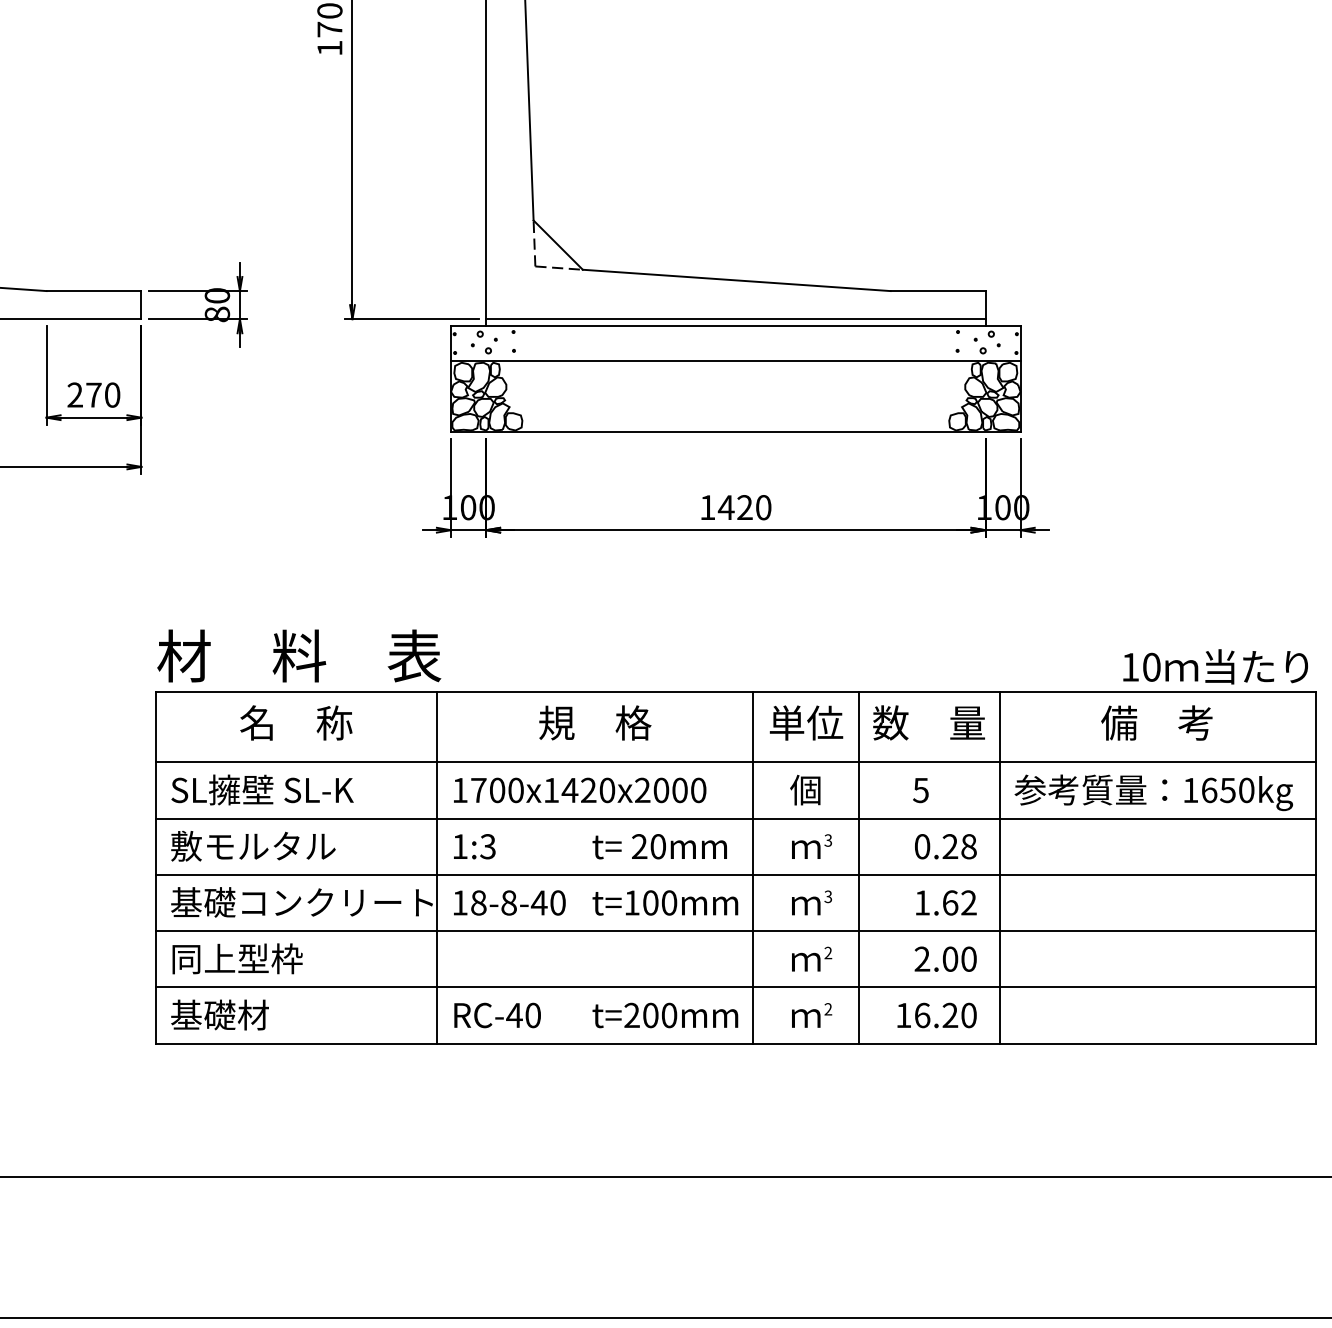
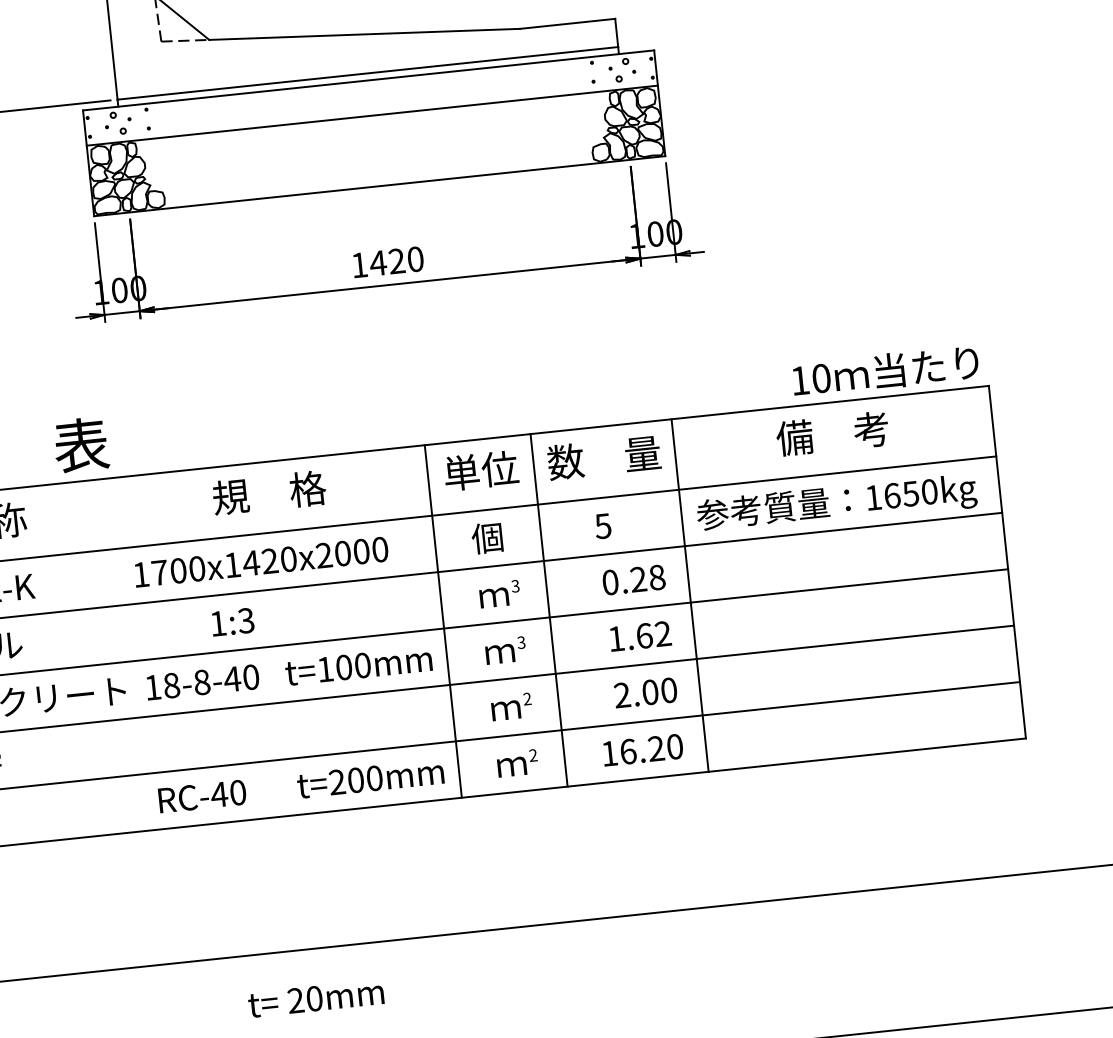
text: (474, 846) -> (232, 622), moved
text: (659, 846) -> (315, 998), moved
line: (436, 867) -> (125, 654), removed

